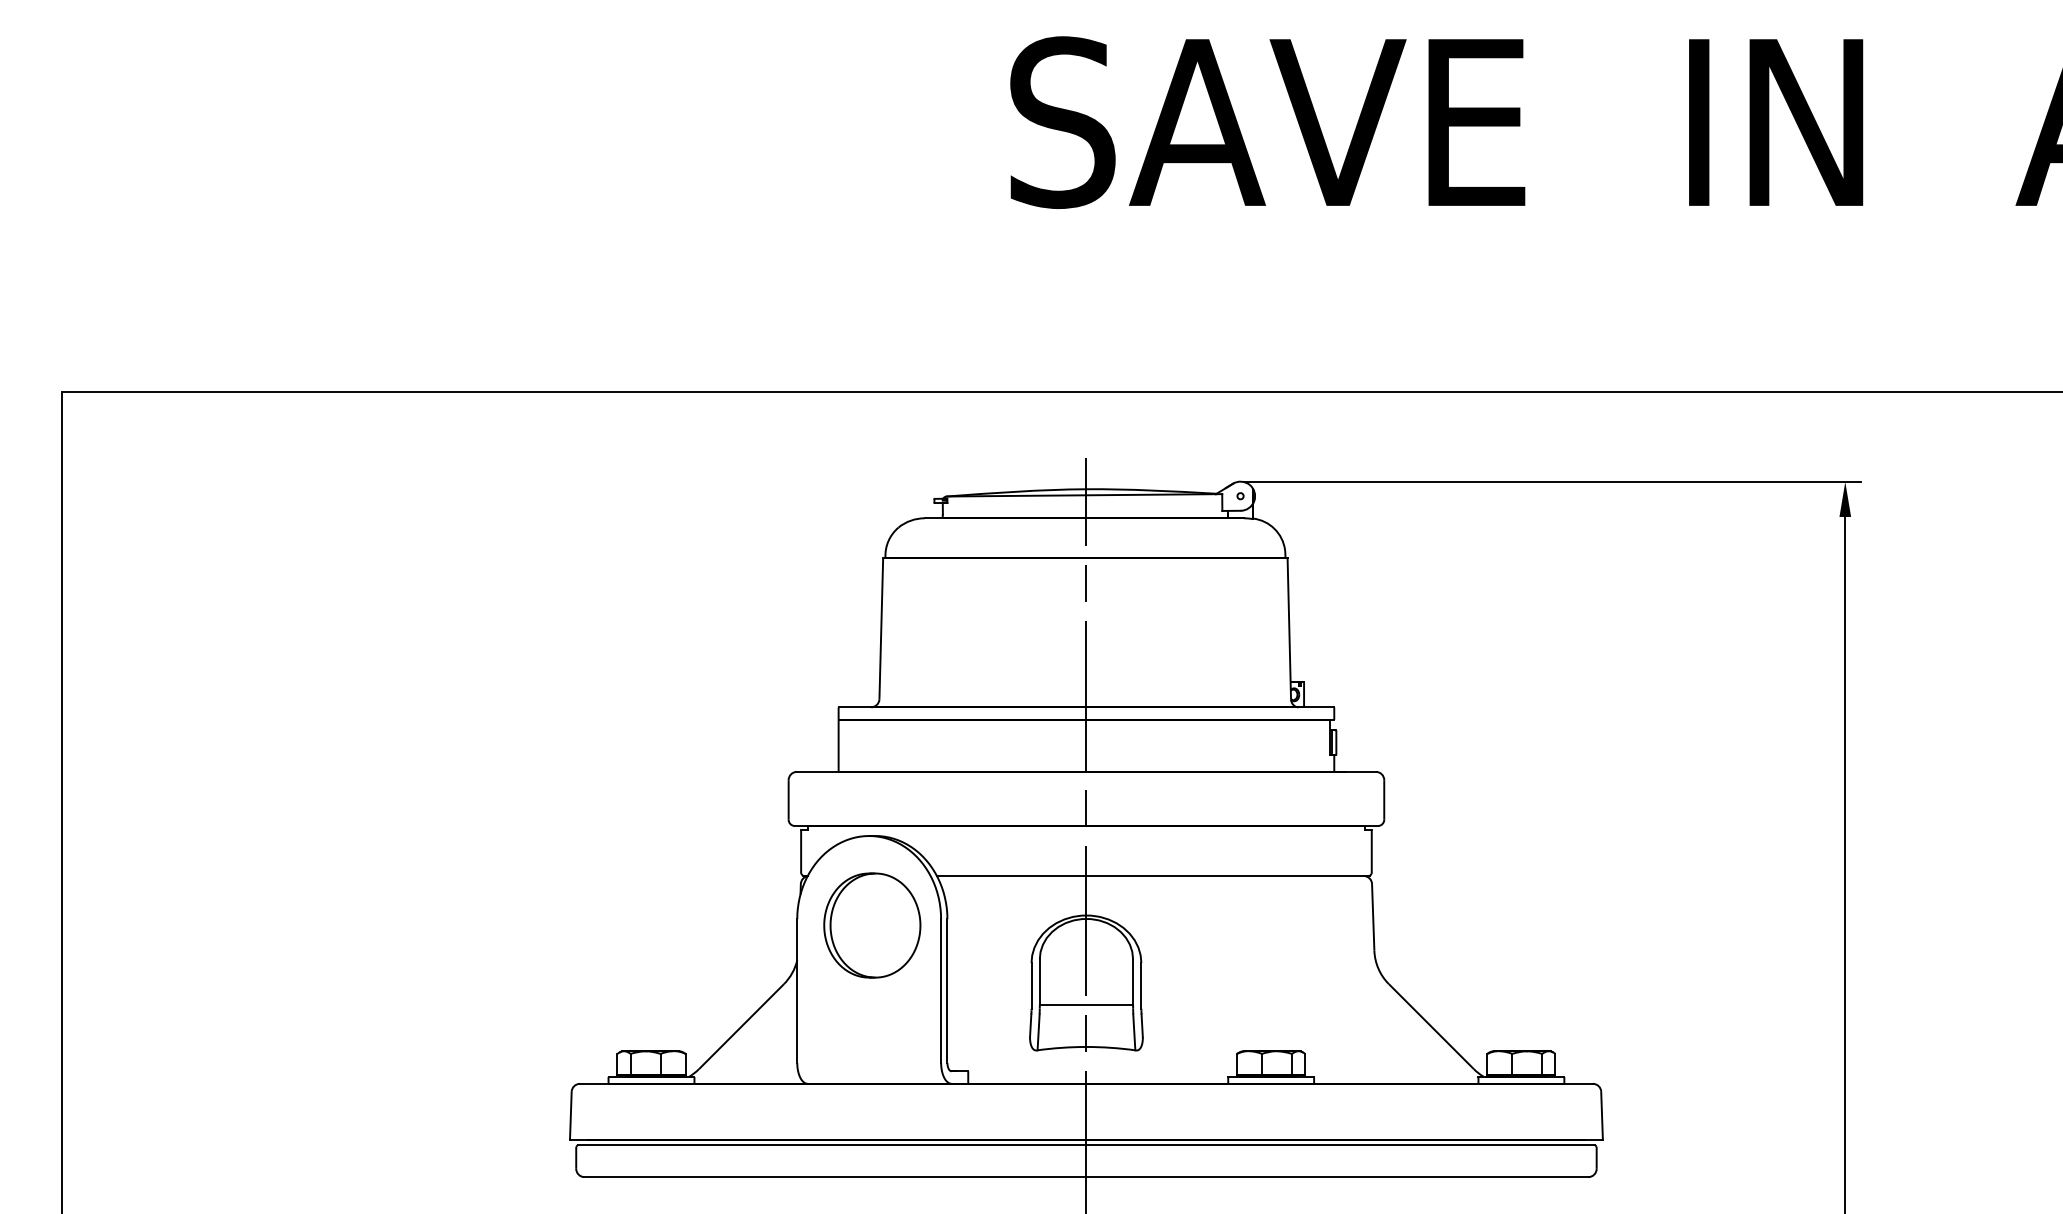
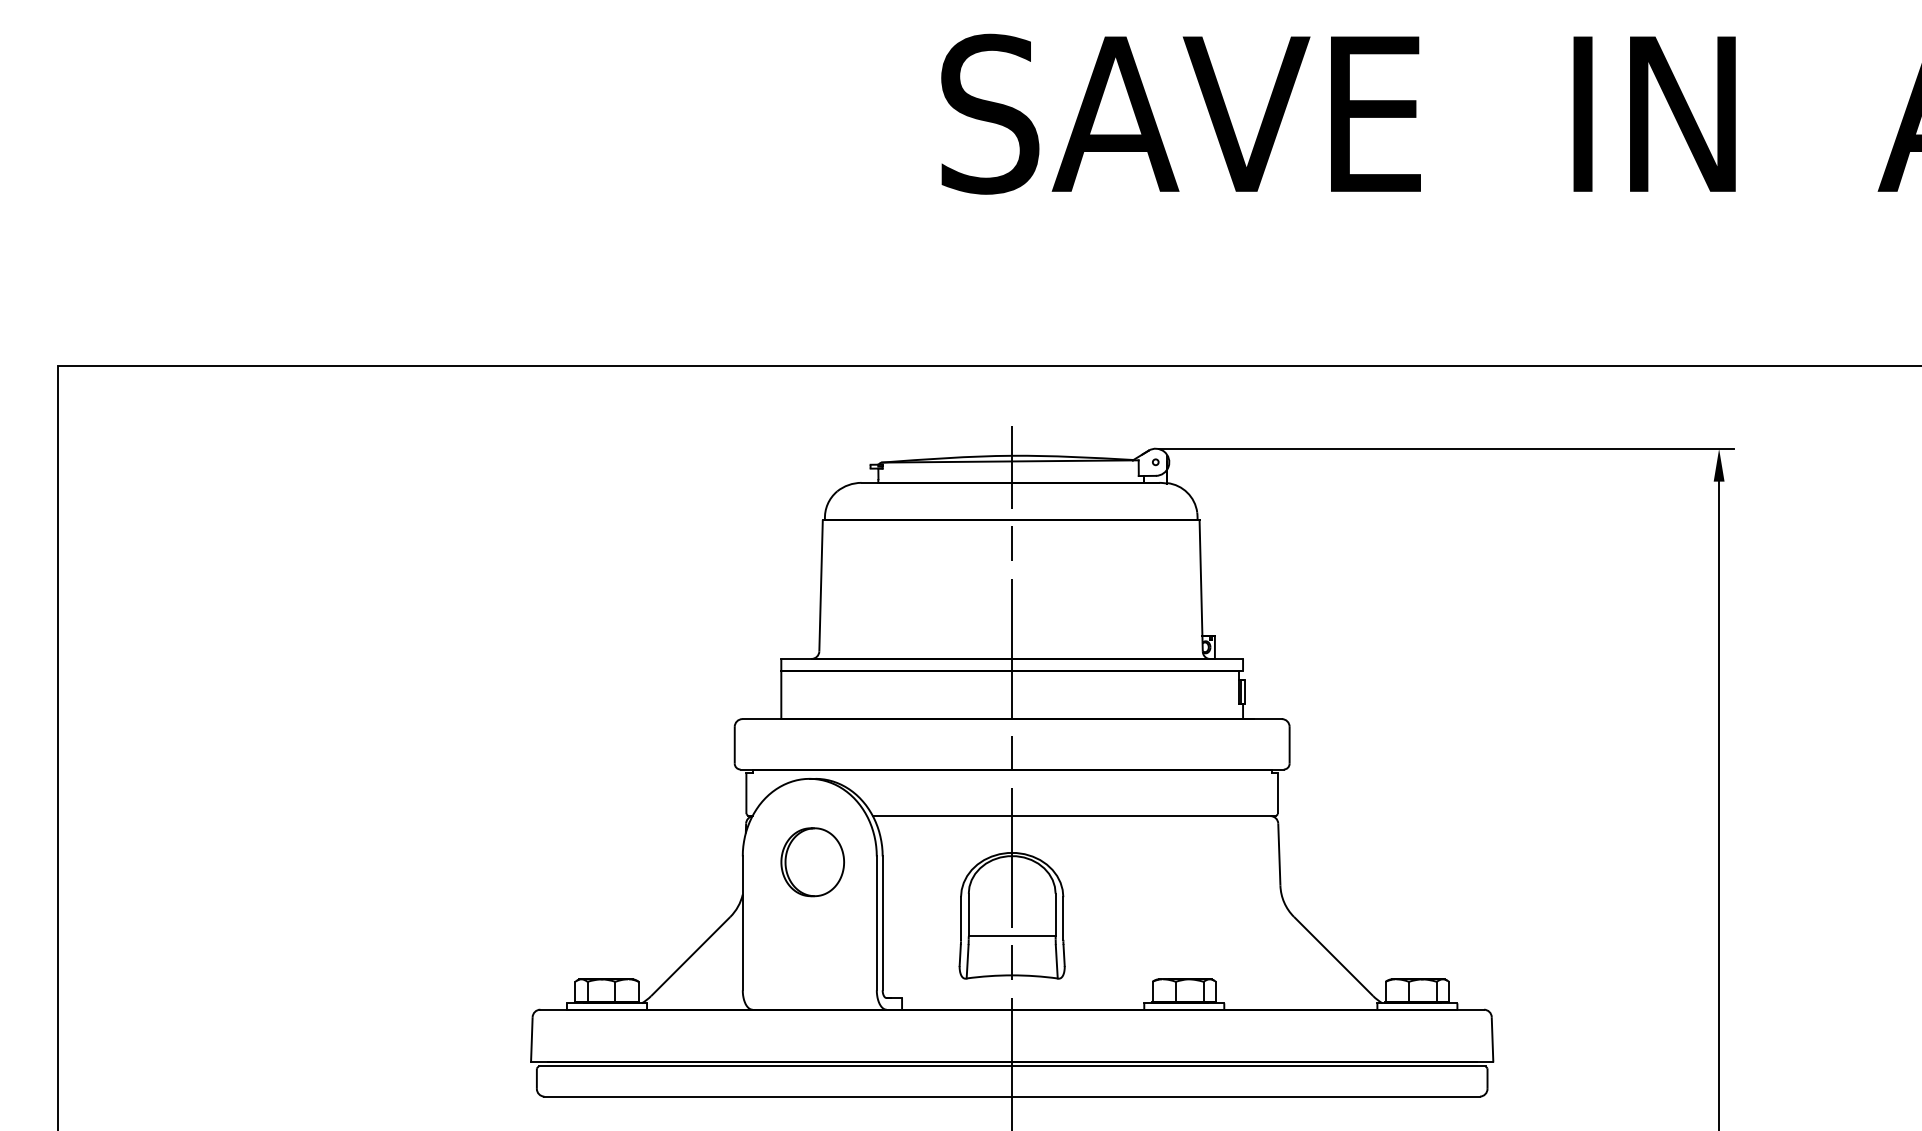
part: (872, 925) -> (812, 862), size x0.7

